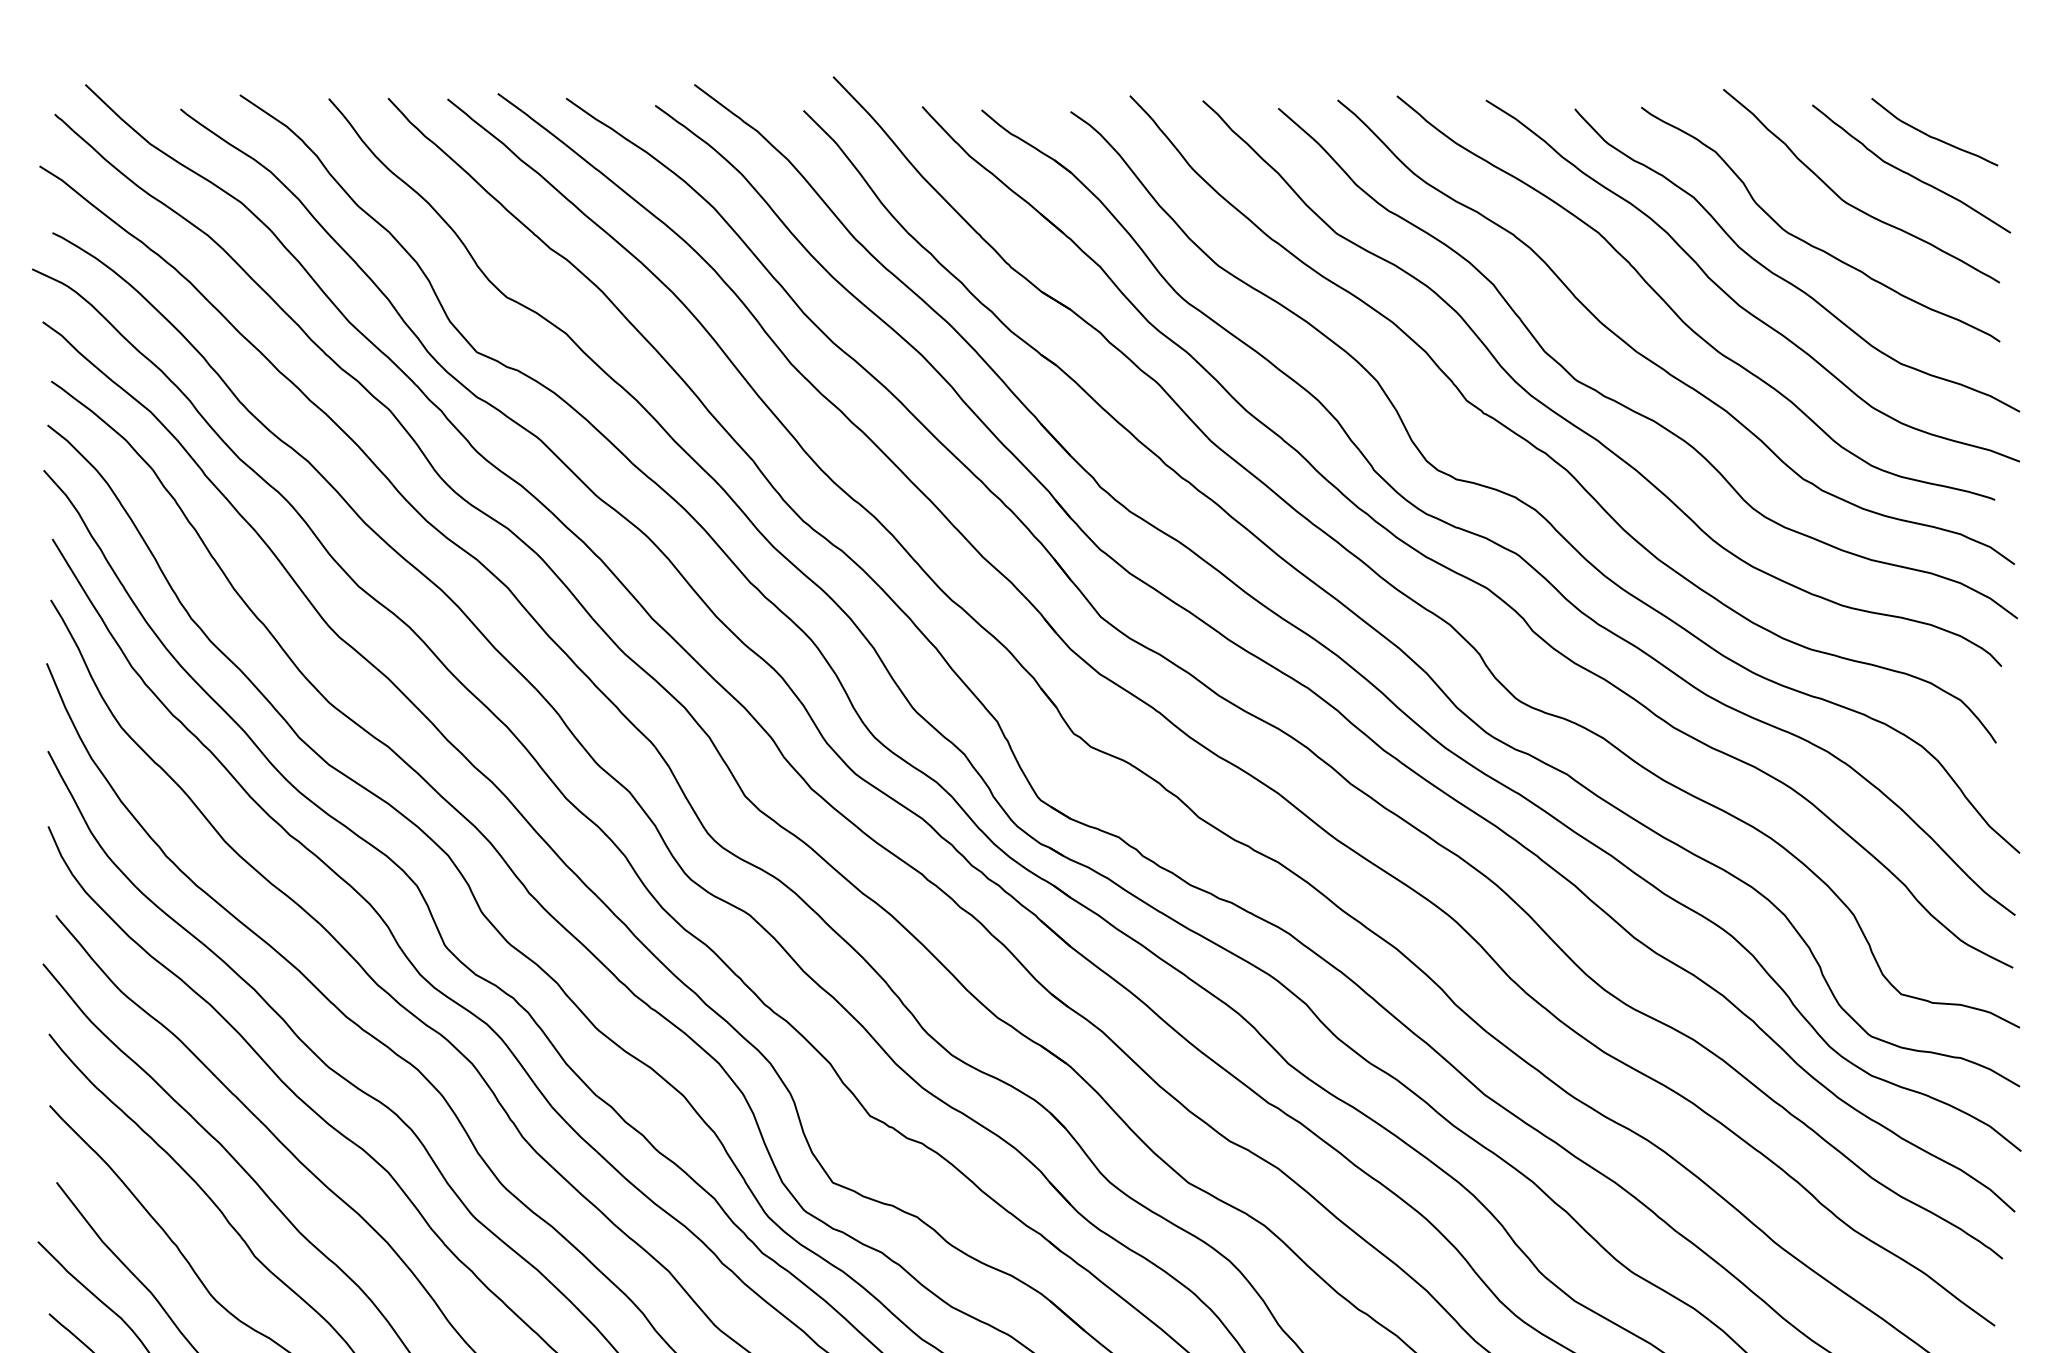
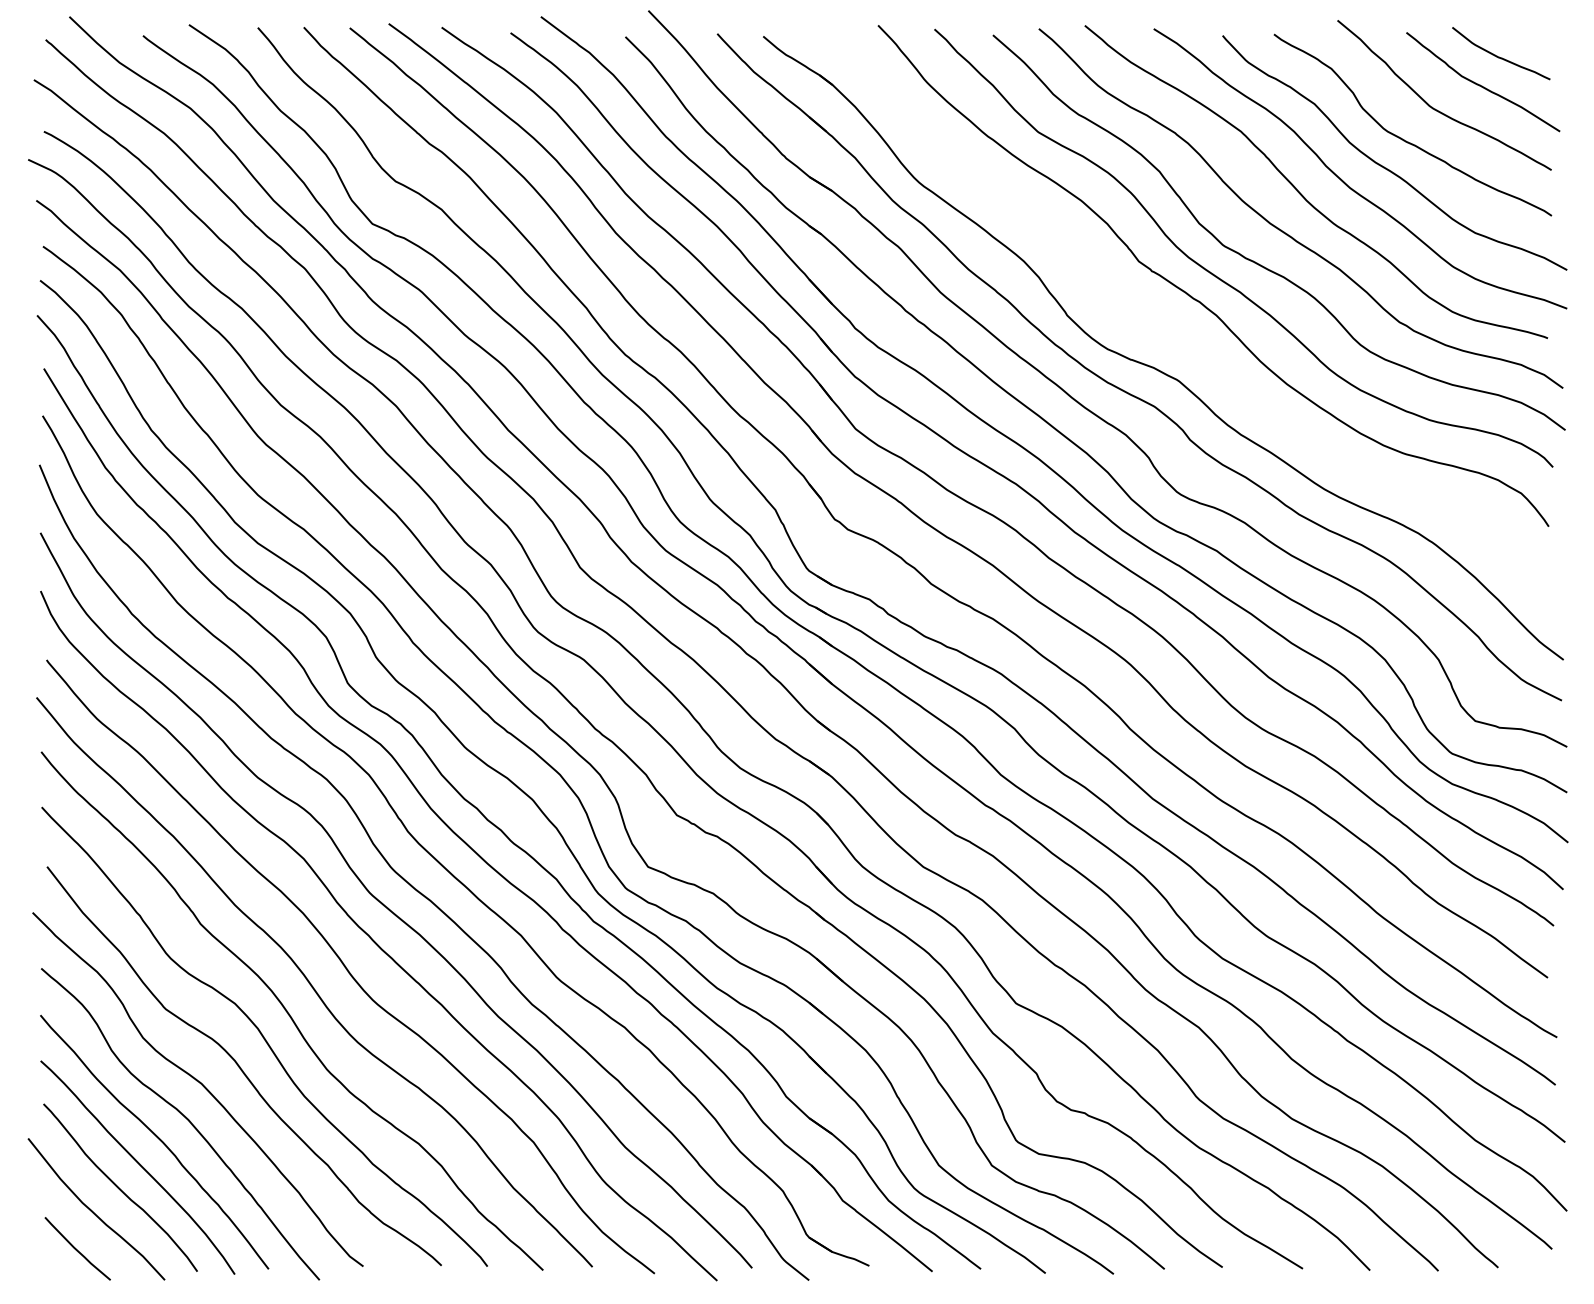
curve: (1530, 505) -> (1188, 342), removed

